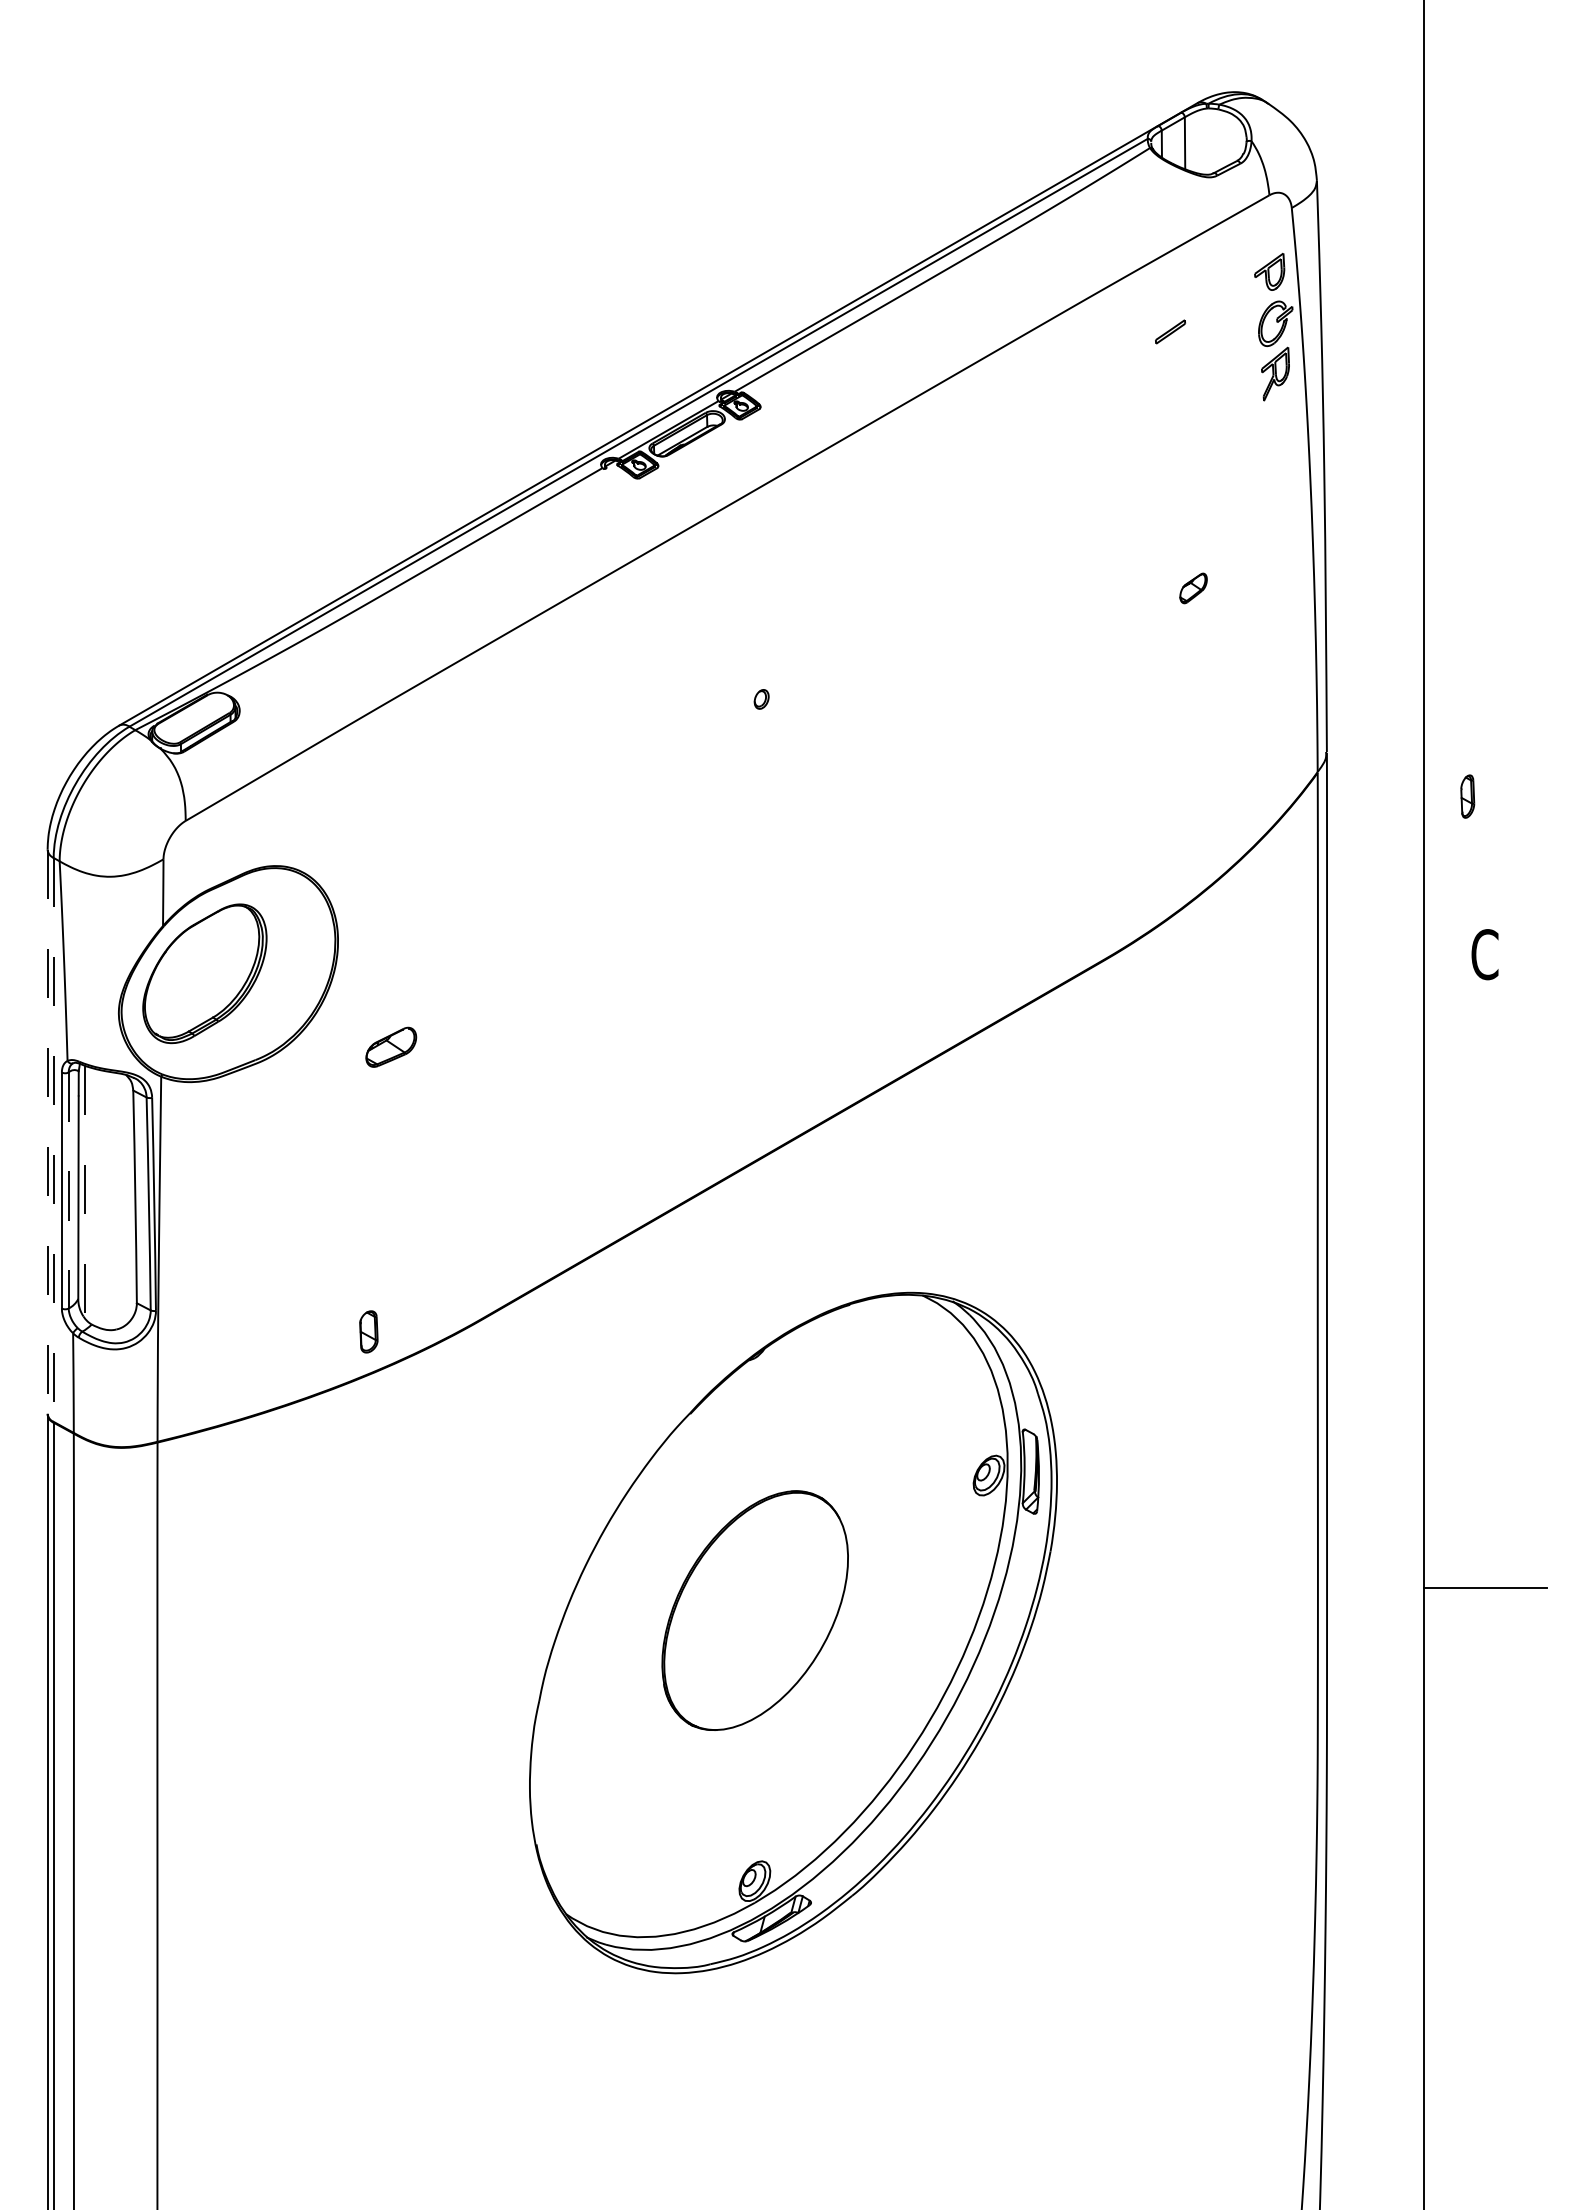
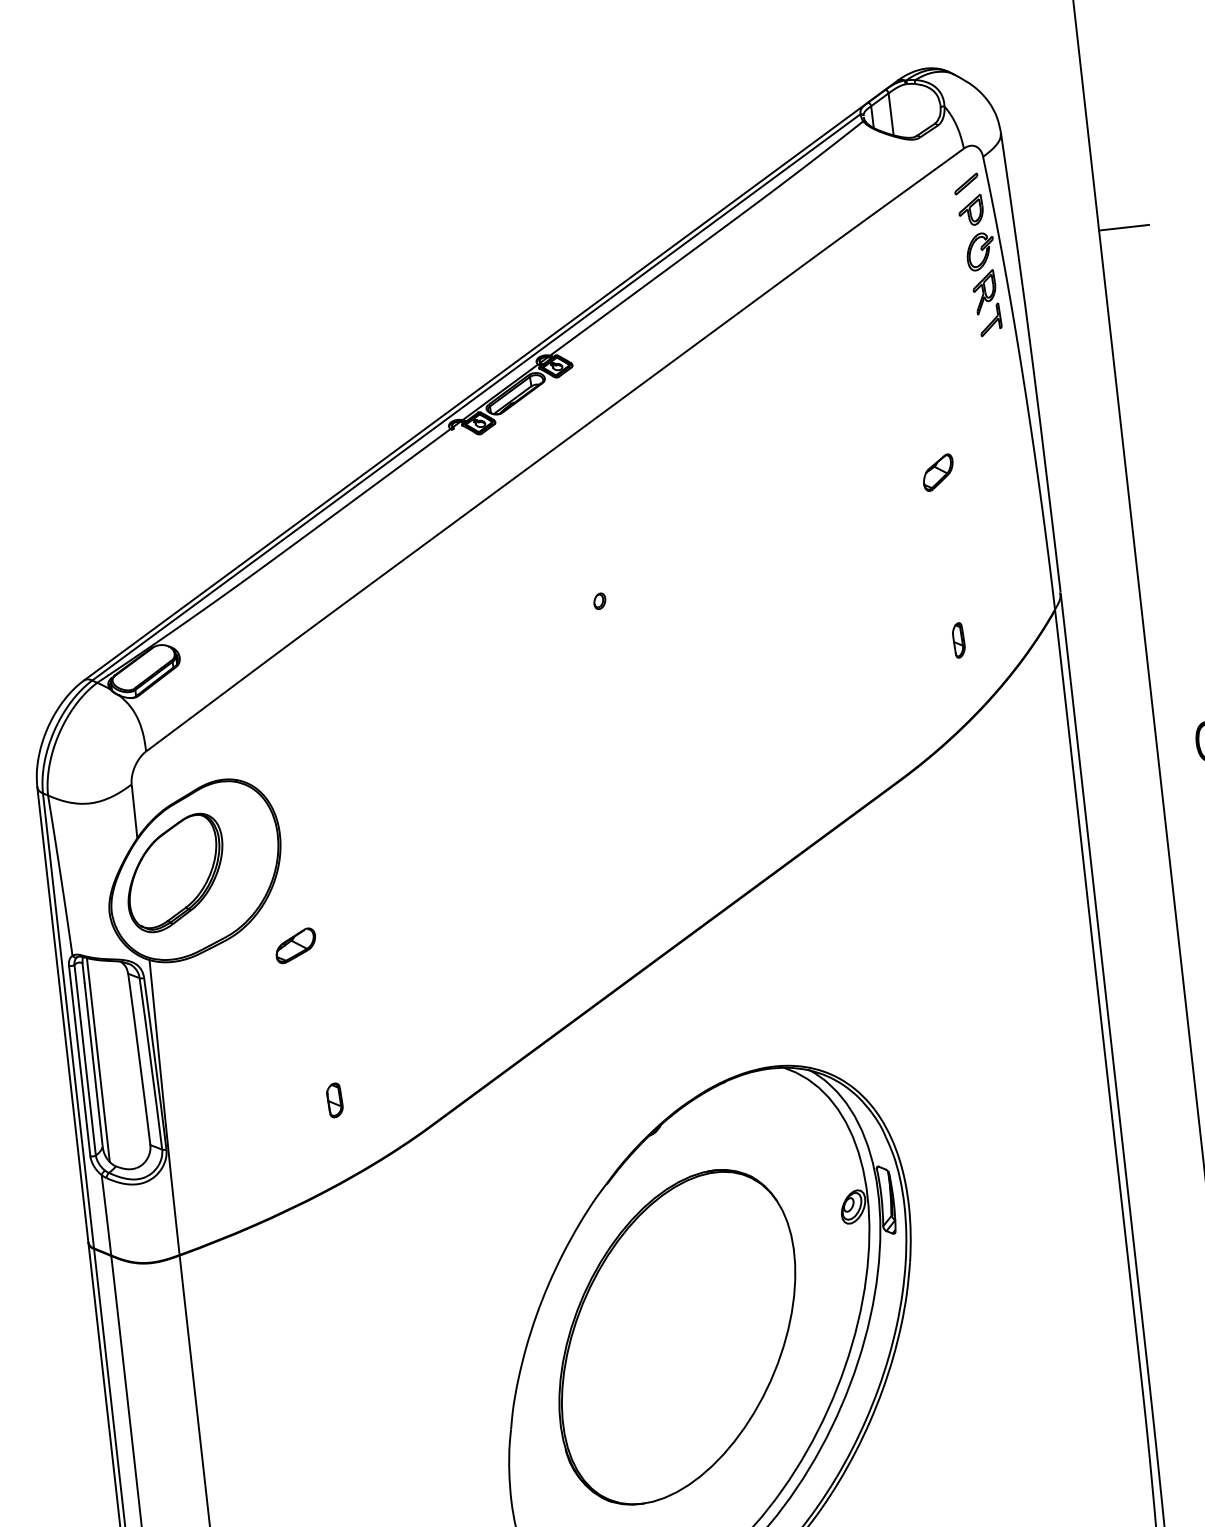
line: (1454, 314) -> (1124, 228), added
part: (1170, 331) -> (966, 183), moved
part: (1278, 408) -> (990, 319), added
part: (1193, 588) -> (938, 472), size x1.43
part: (1467, 796) -> (958, 640), moved
part: (391, 1046) -> (295, 945), moved
line: (47, 1131) -> (62, 1014), dashed -> solid
line: (53, 1139) -> (68, 1020), dashed -> solid
line: (68, 1190) -> (85, 1060), dashed -> solid
line: (84, 1192) -> (98, 1060), dashed -> solid
part: (368, 1331) -> (334, 1100), moved
part: (754, 1610) -> (676, 1337), size x1.67

